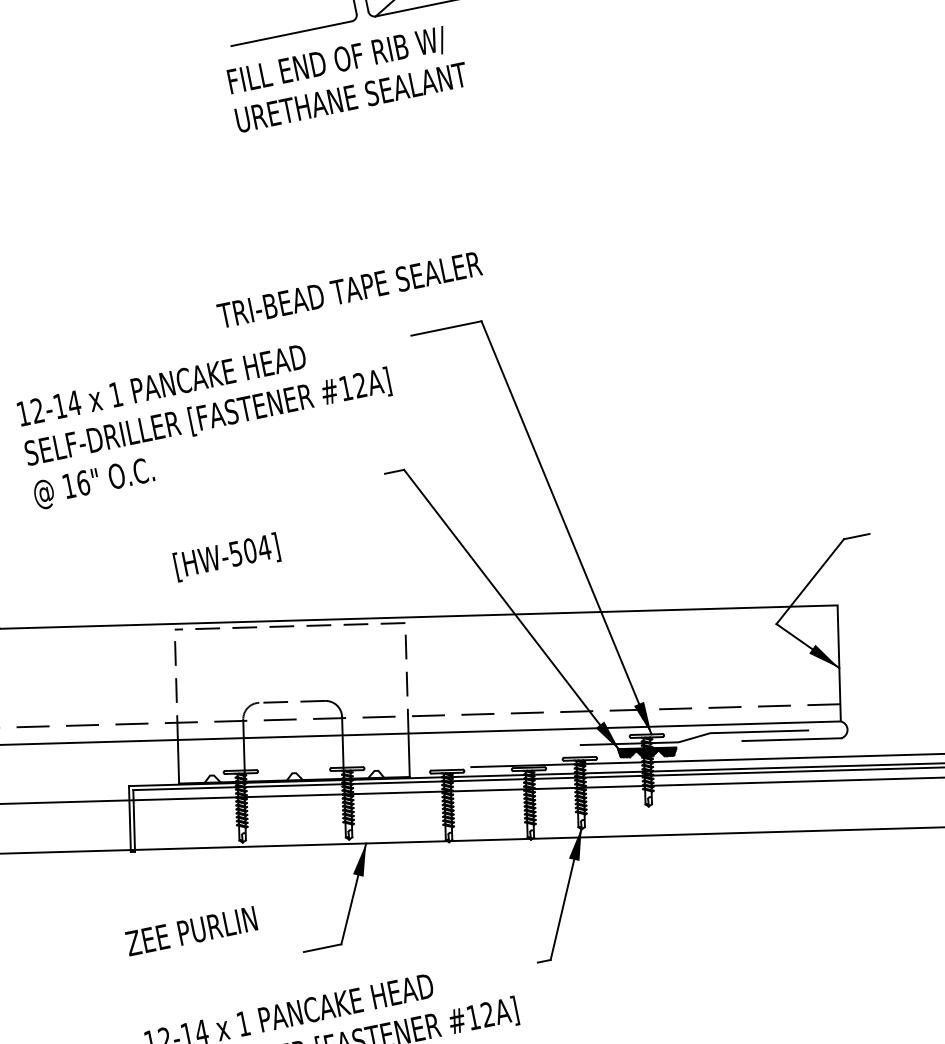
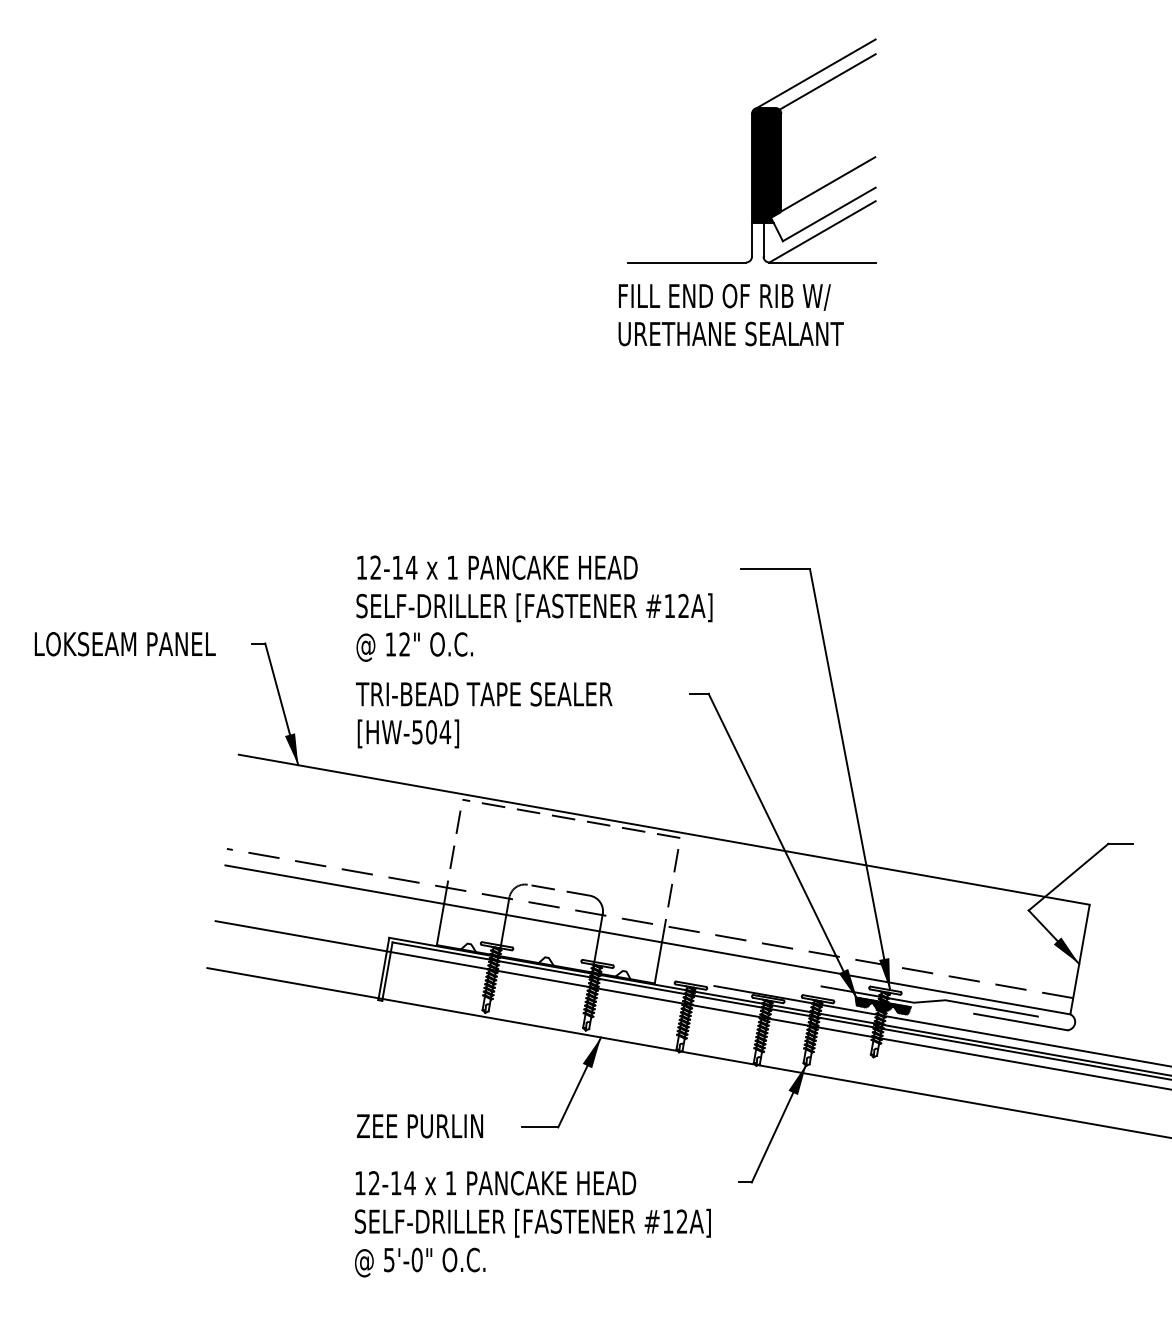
text: (349, 290) -> (484, 694), moved
text: (83, 483) -> (404, 644), 16" -> 12"
text: (226, 556) -> (408, 733), moved
text: (192, 931) -> (420, 1126), moved

